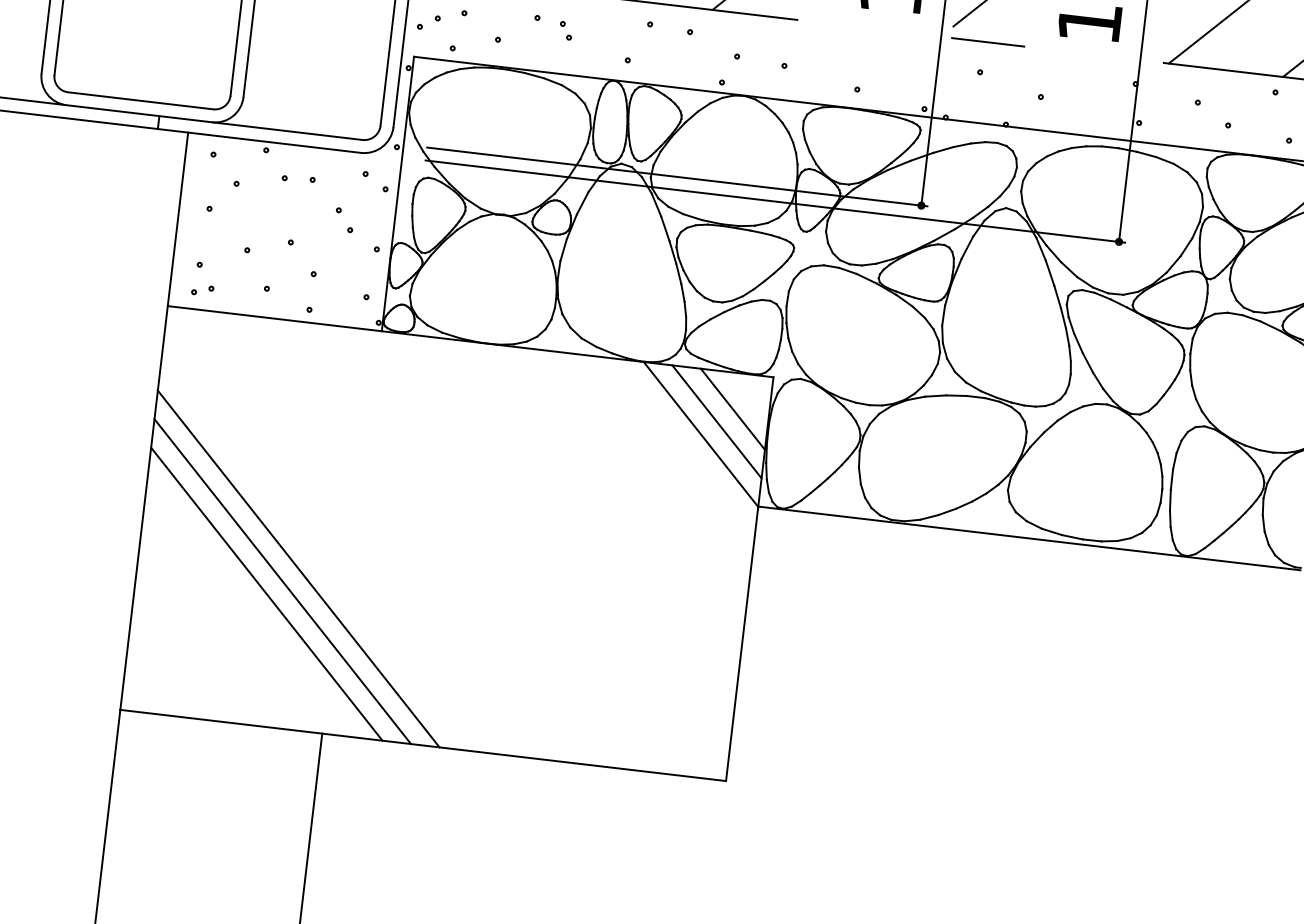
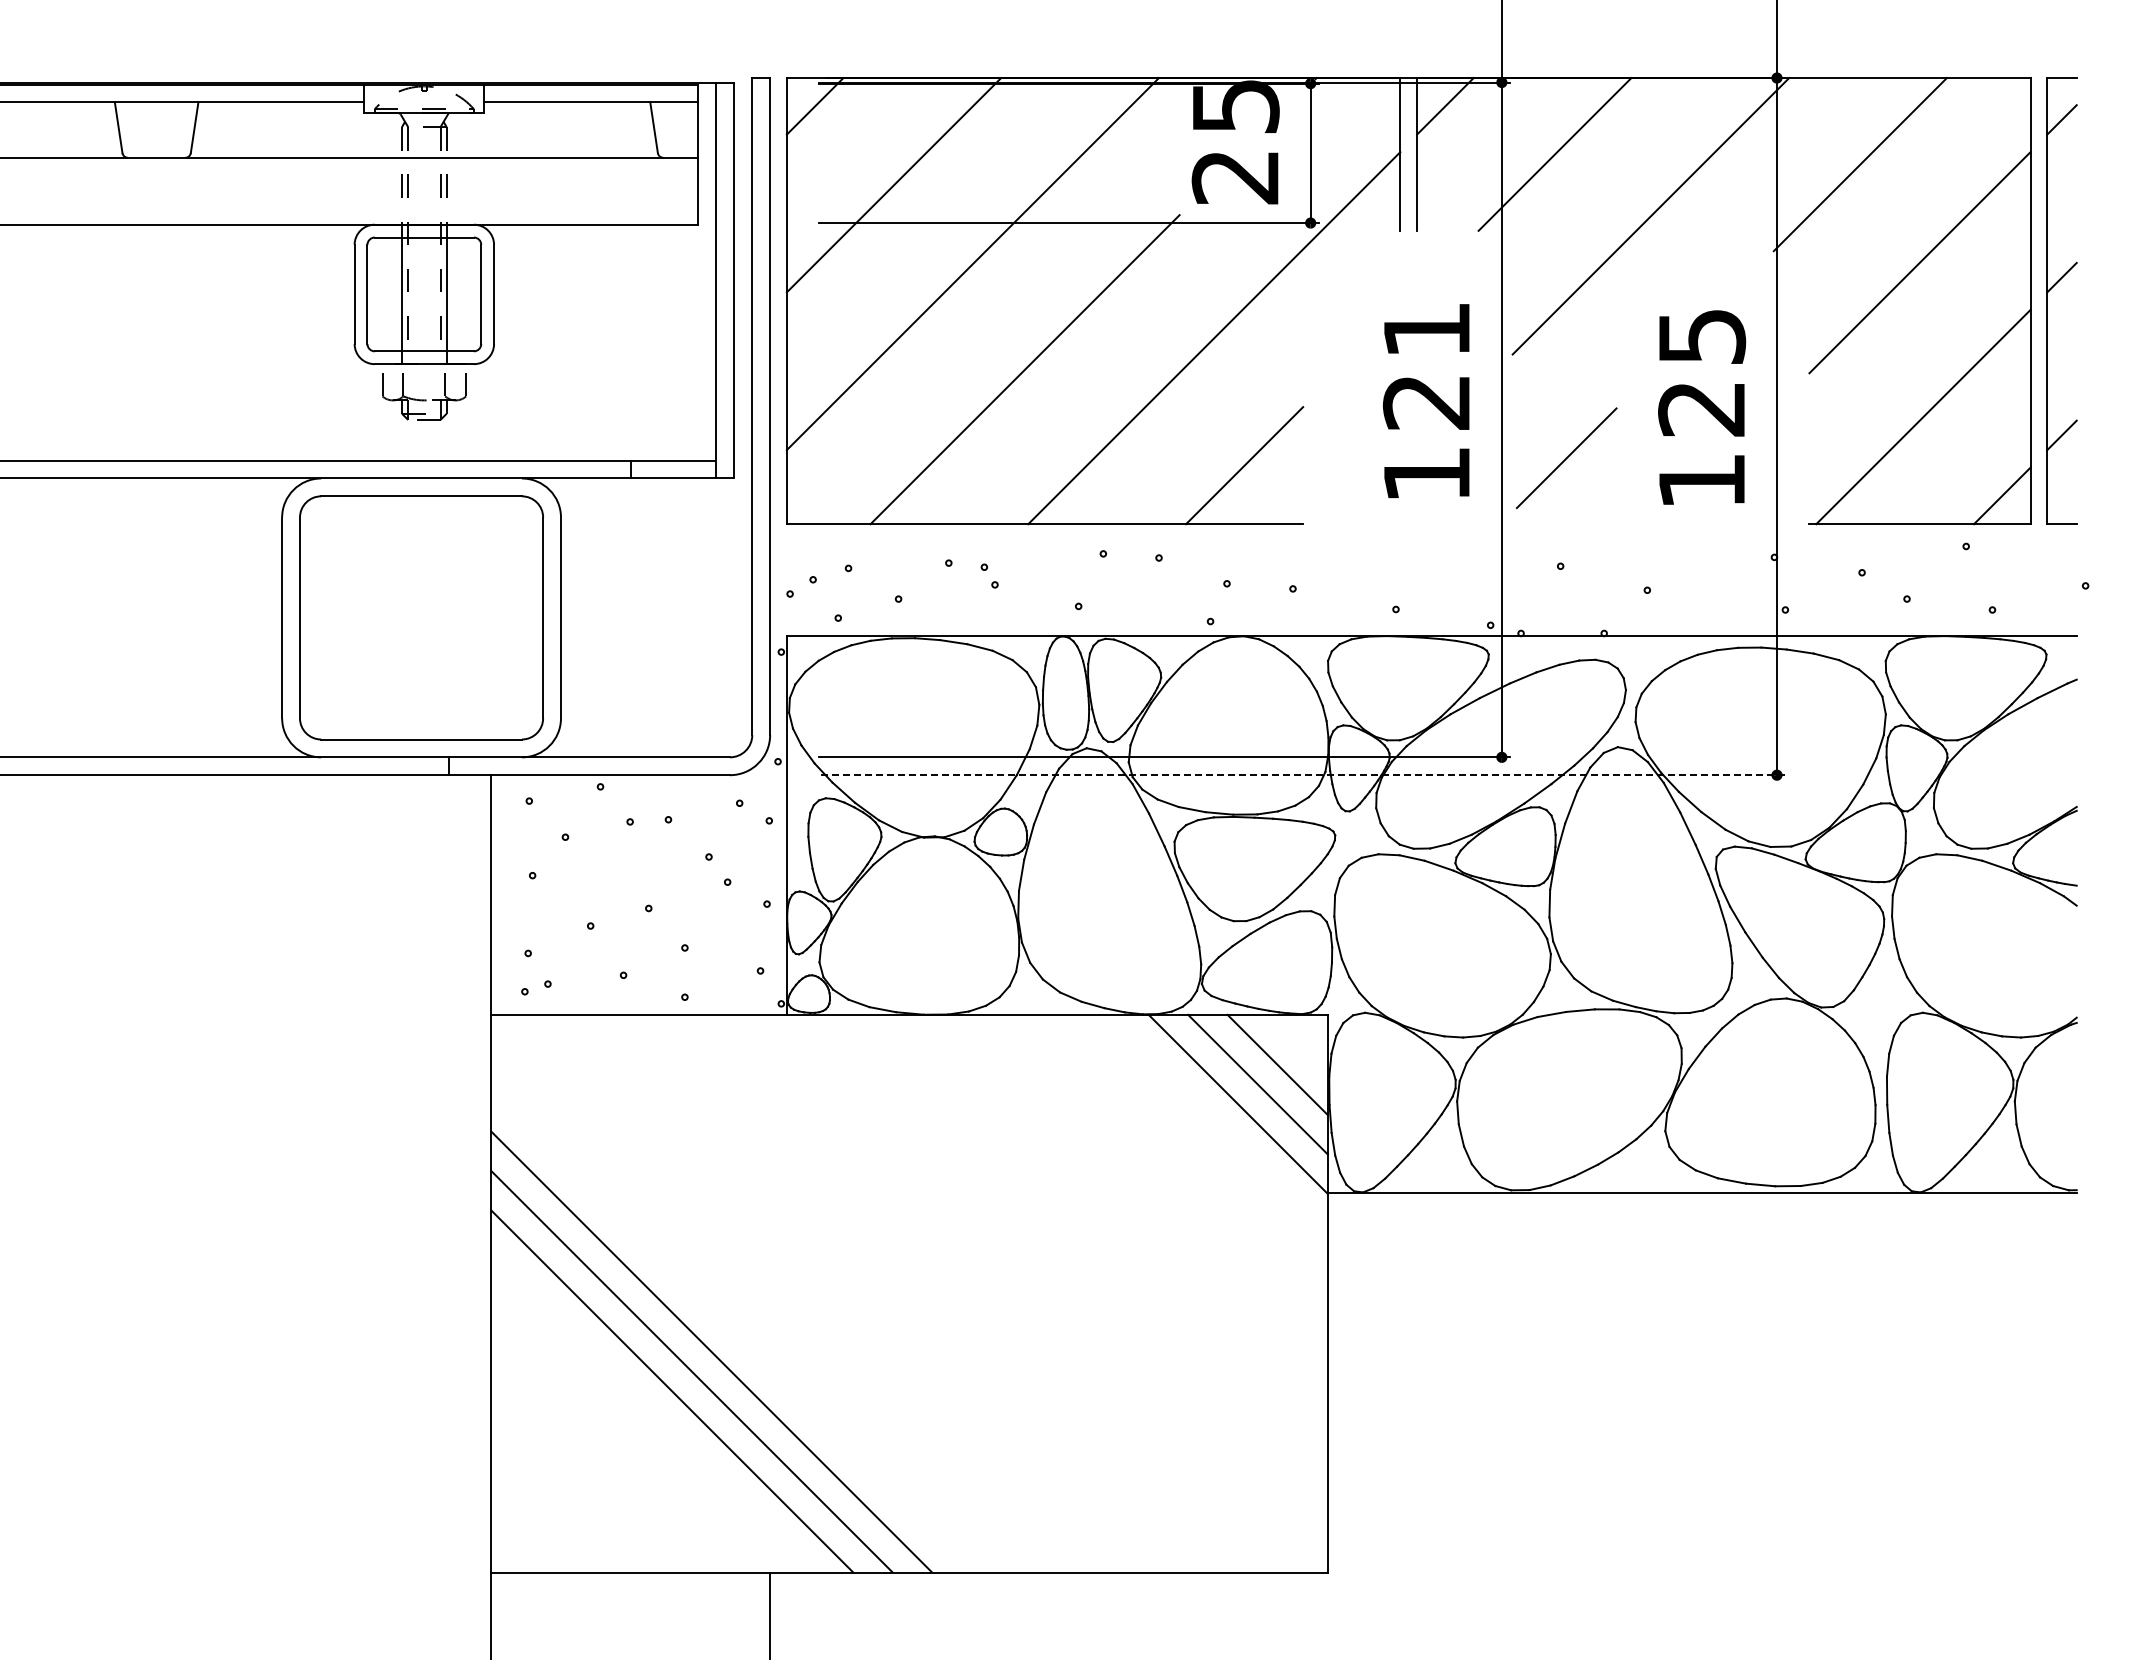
line: (987, 42) -> (1566, 524), removed
line: (774, 201) -> (1301, 775), solid -> dashed

